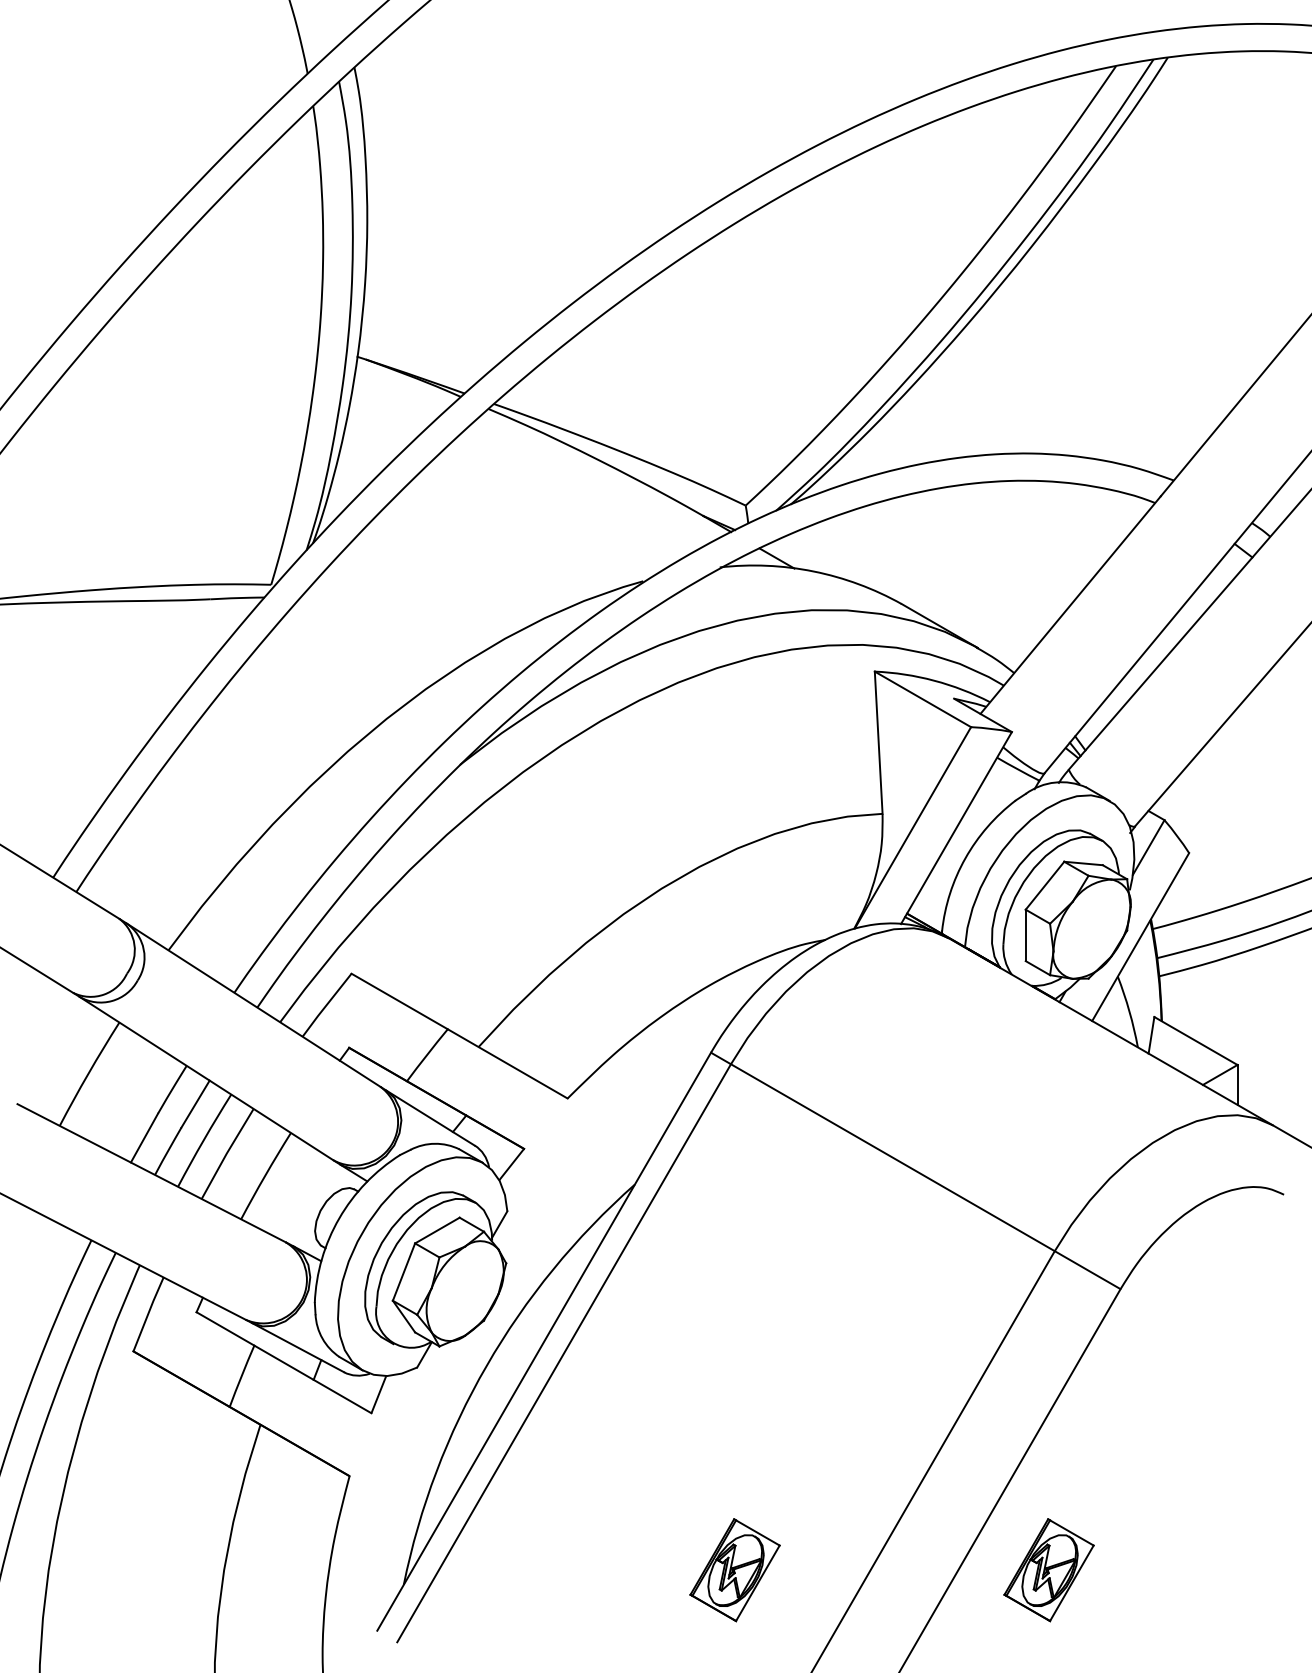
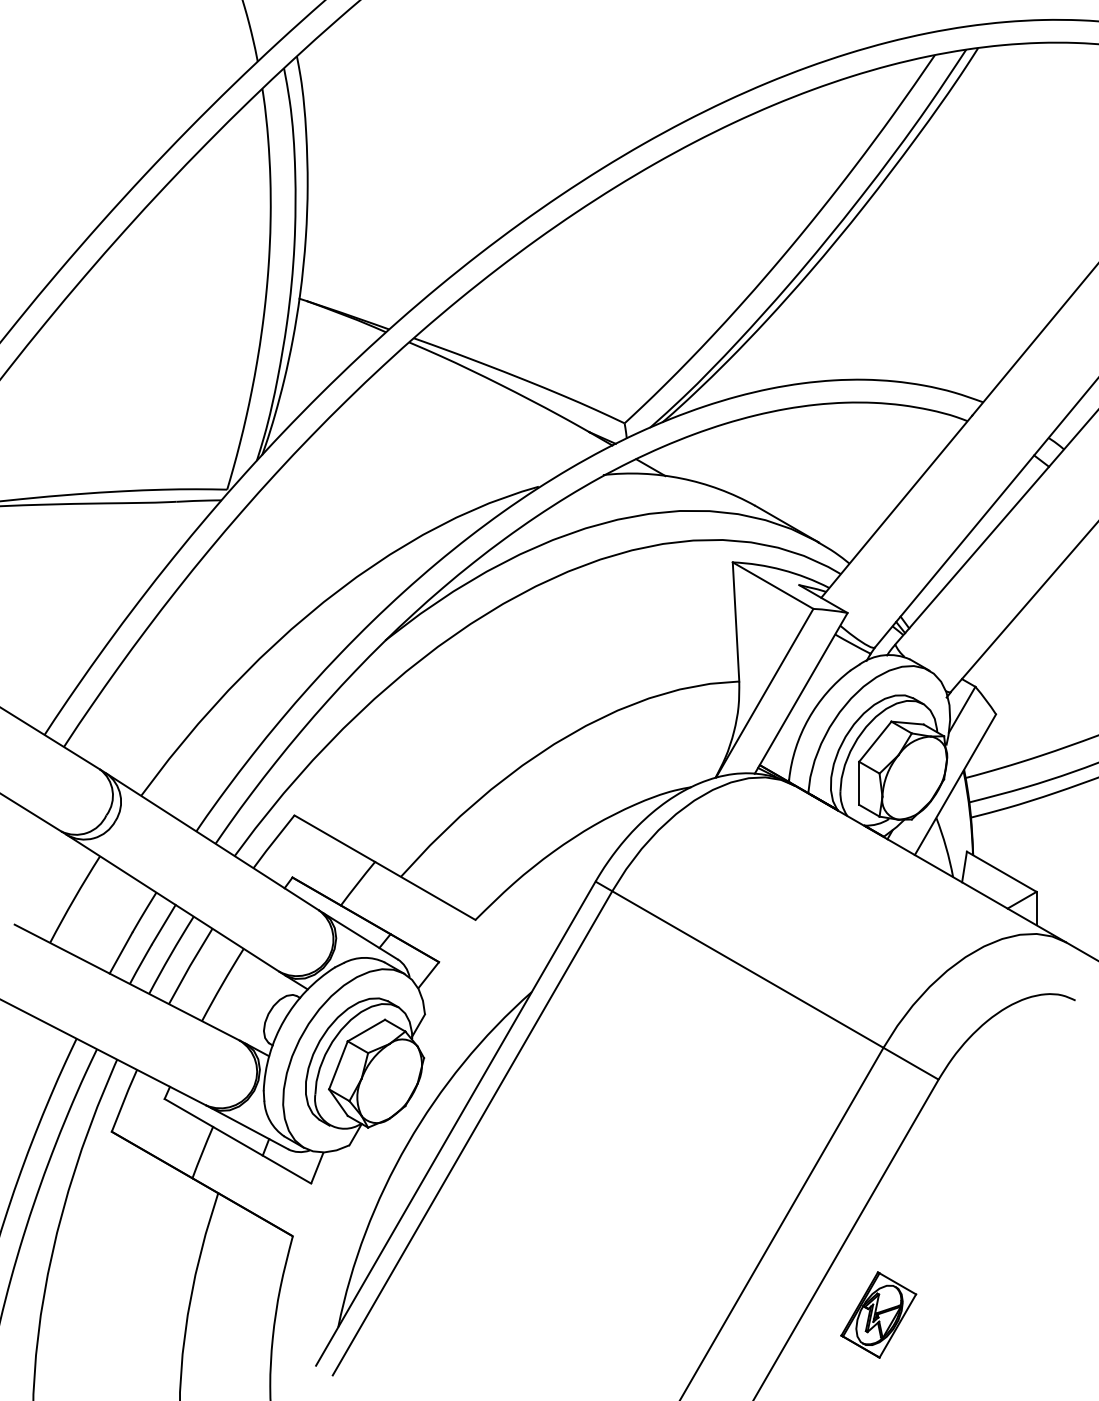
part: (734, 1569) -> (615, 1314), removed

